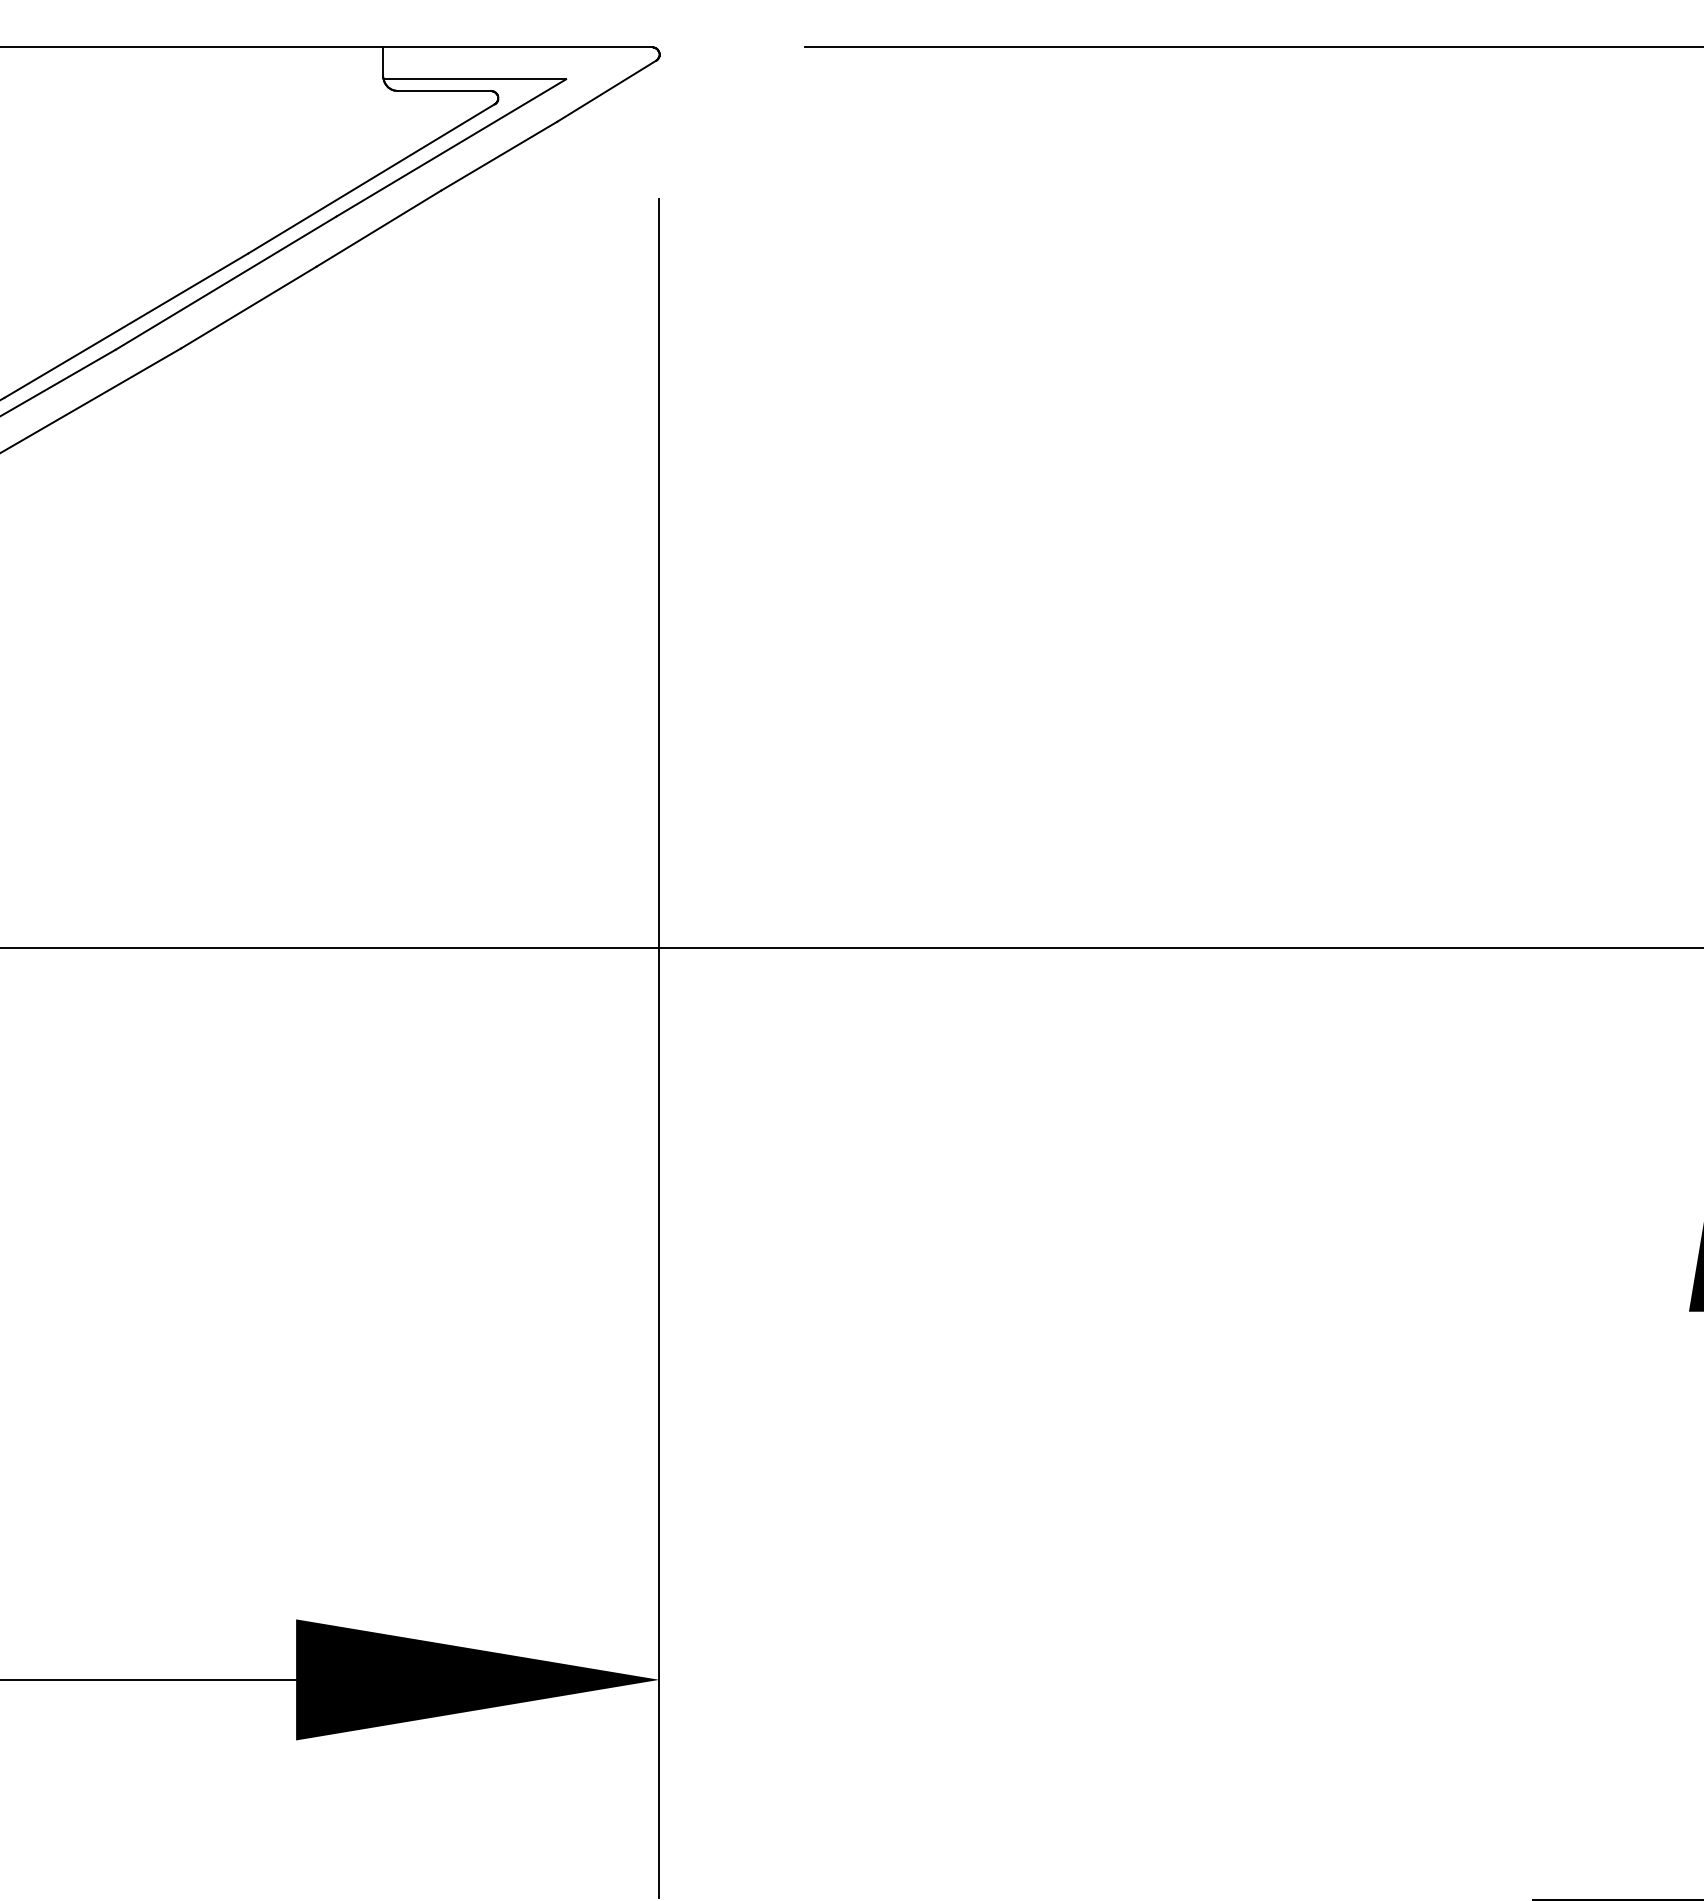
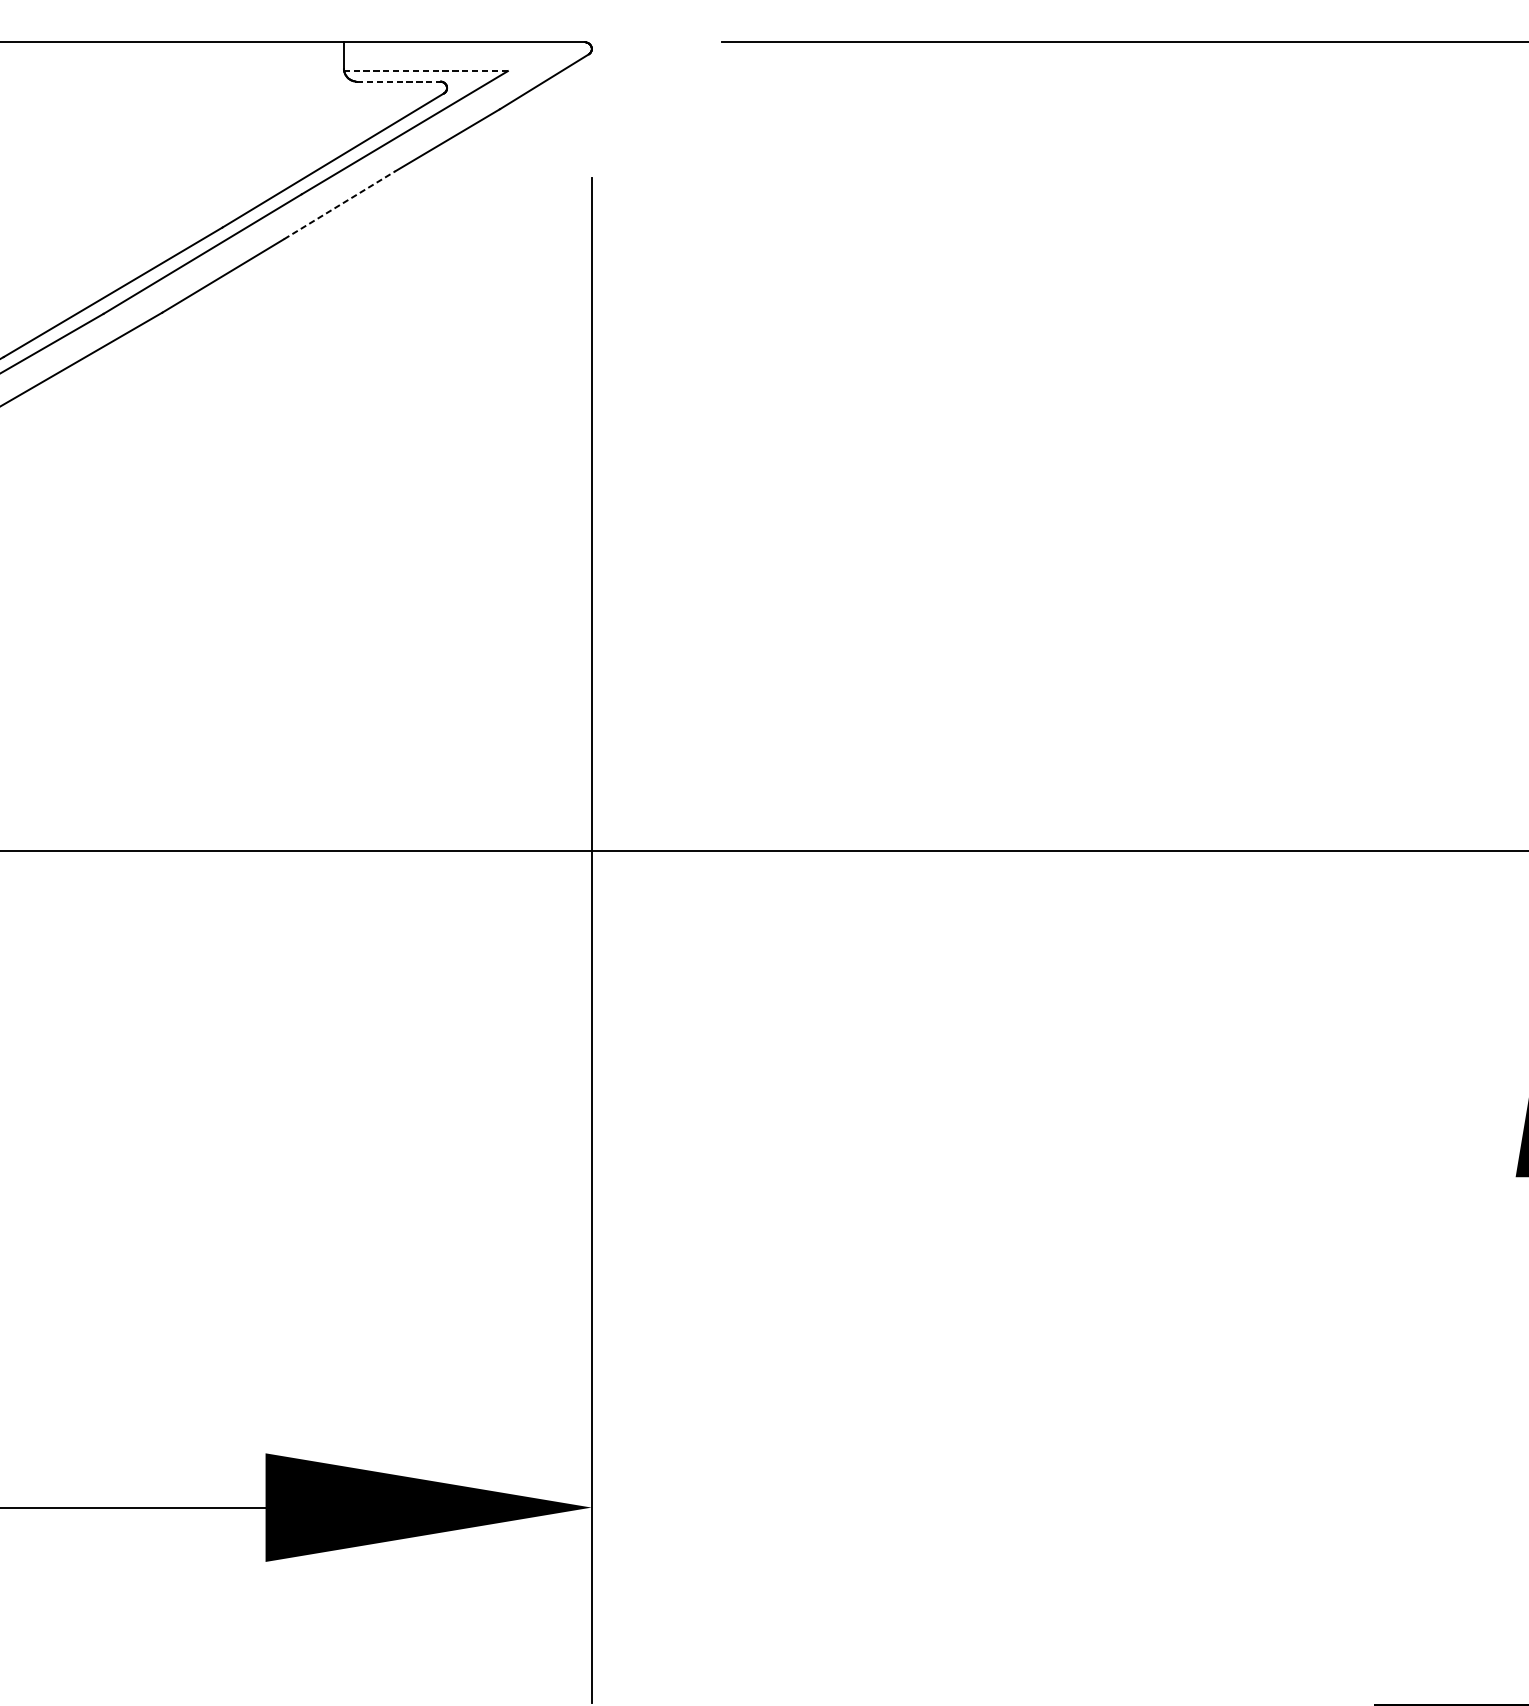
line: (474, 79) -> (425, 71), solid -> dashed
line: (444, 90) -> (398, 81), solid -> dashed
line: (378, 228) -> (339, 205), solid -> dashed

